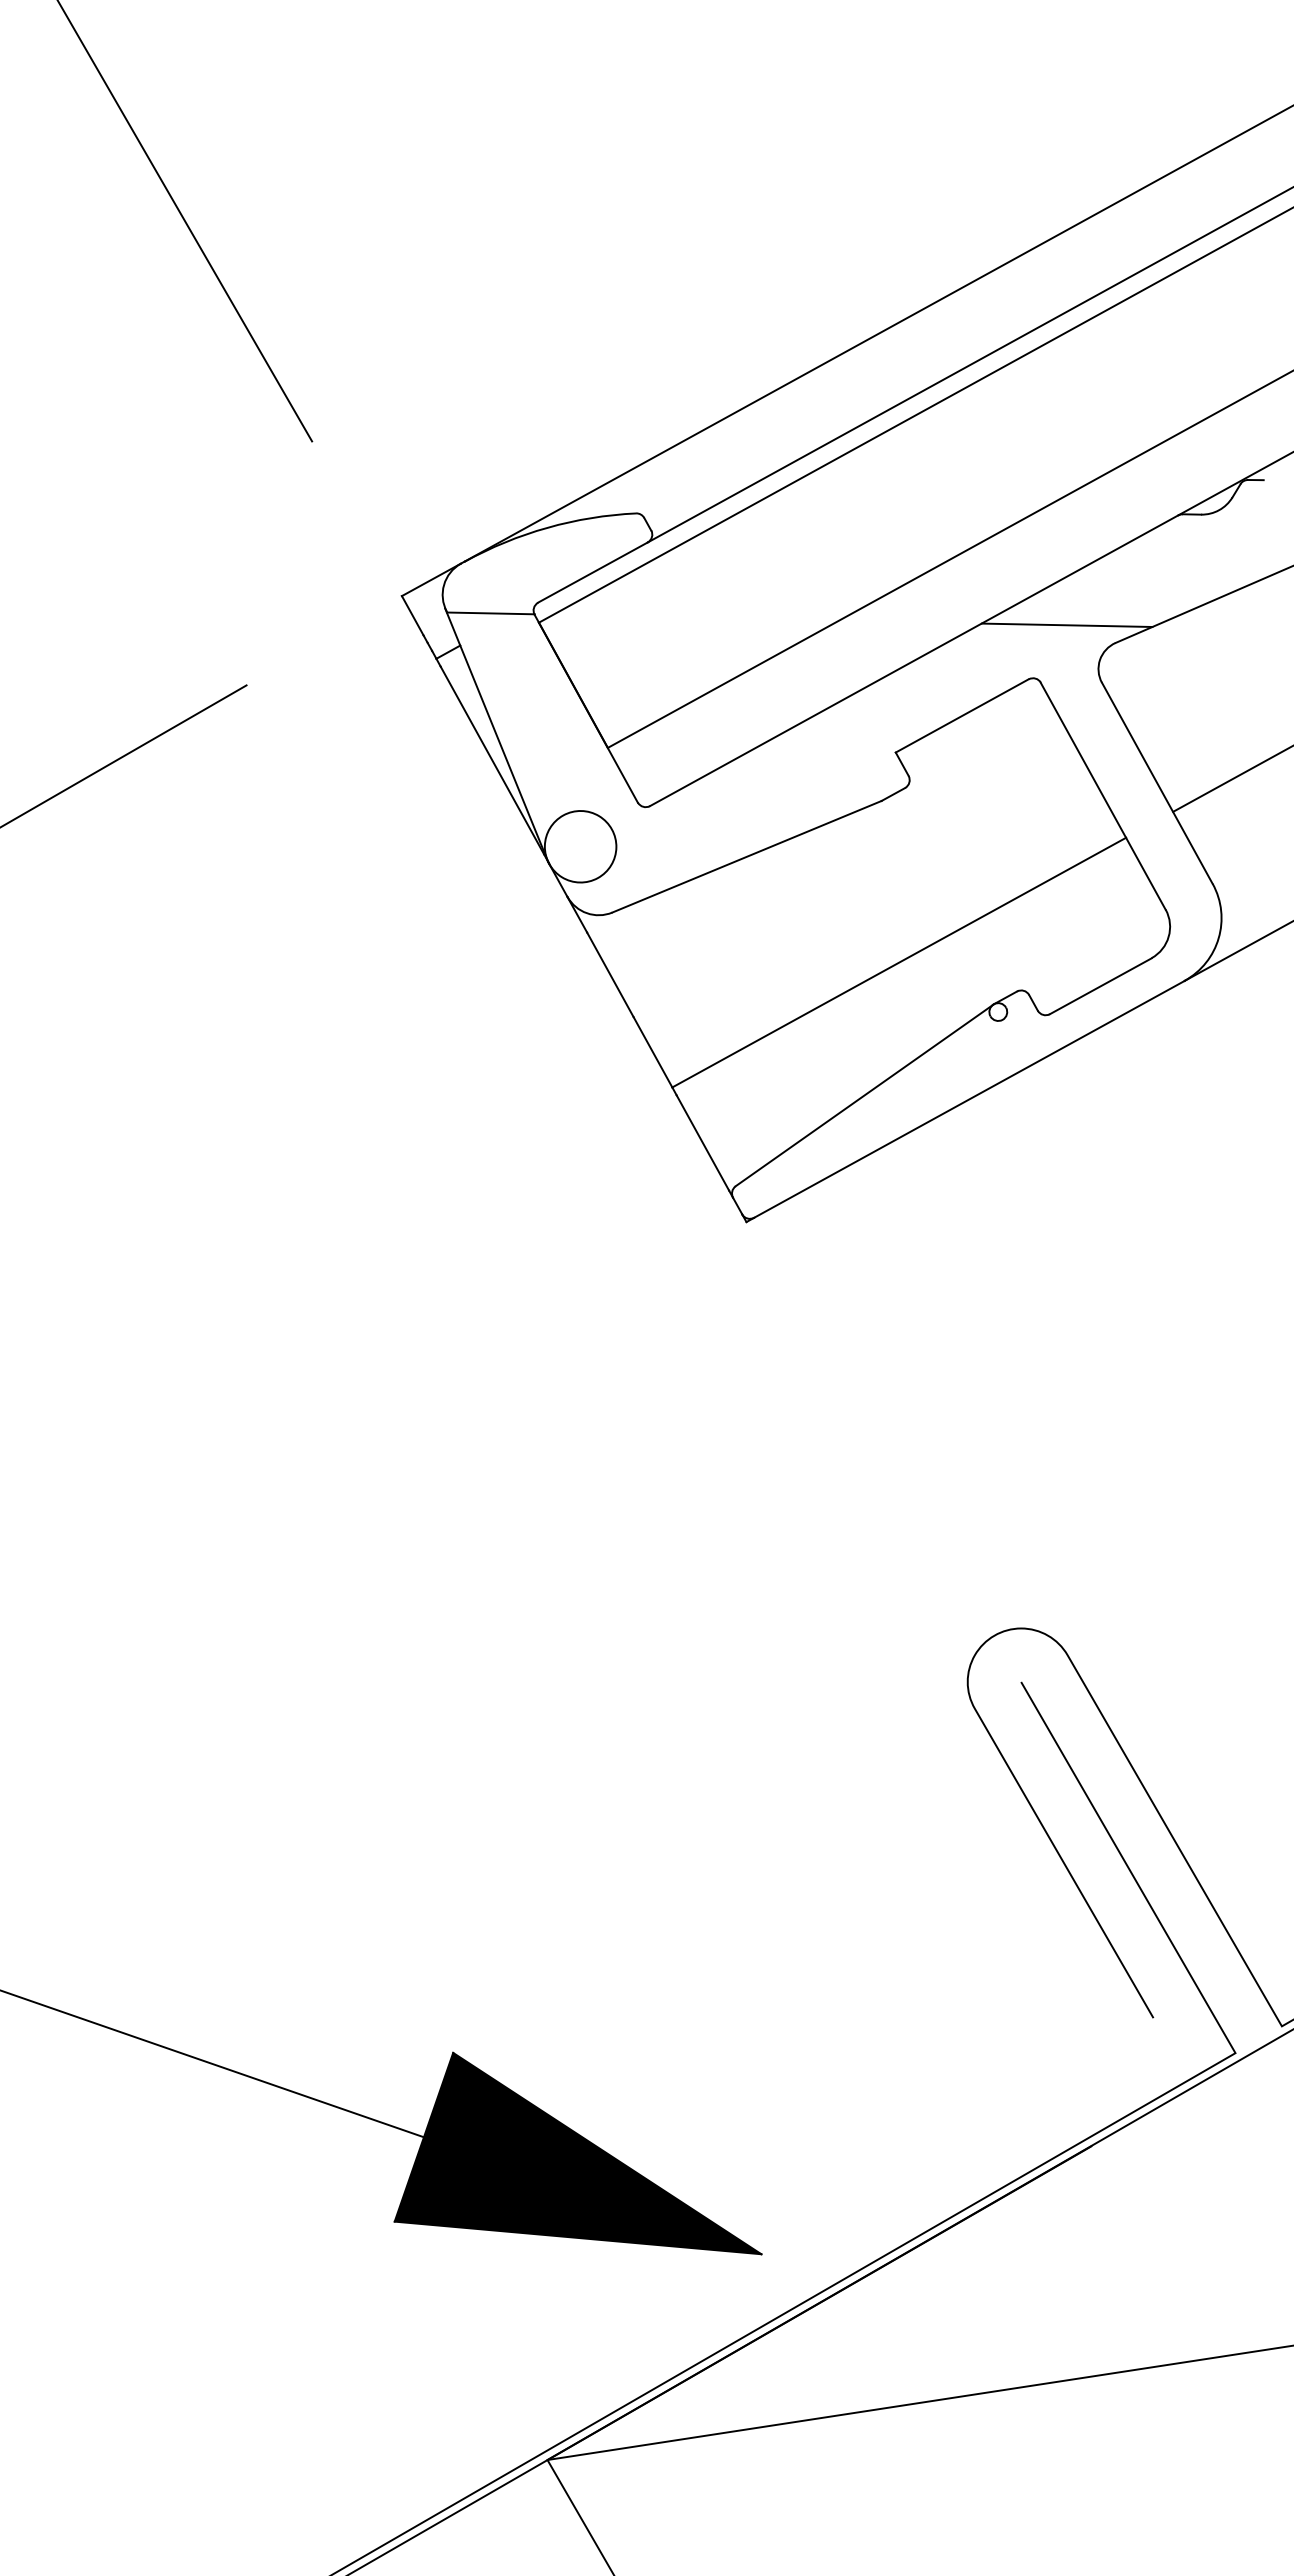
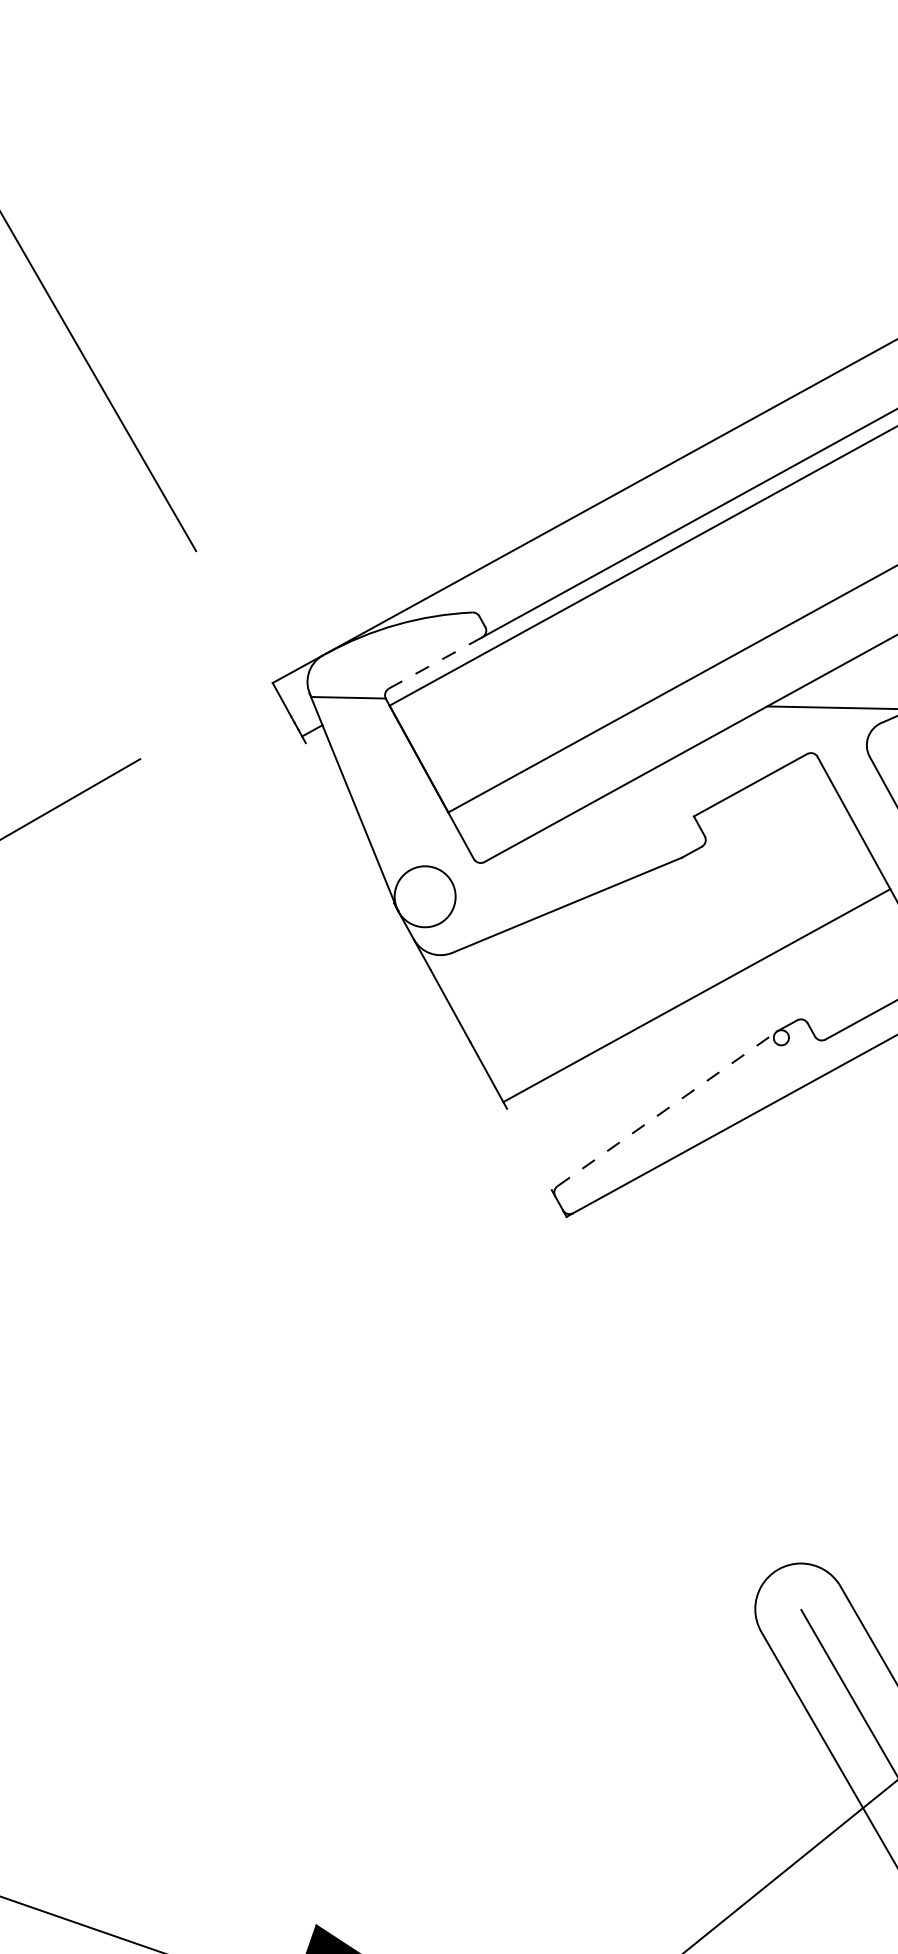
line: (592, 572) -> (435, 662), solid -> dashed
line: (492, 760) -> (349, 823), removed
line: (864, 1095) -> (667, 1108), solid -> dashed
line: (702, 1142) -> (529, 1149), removed

